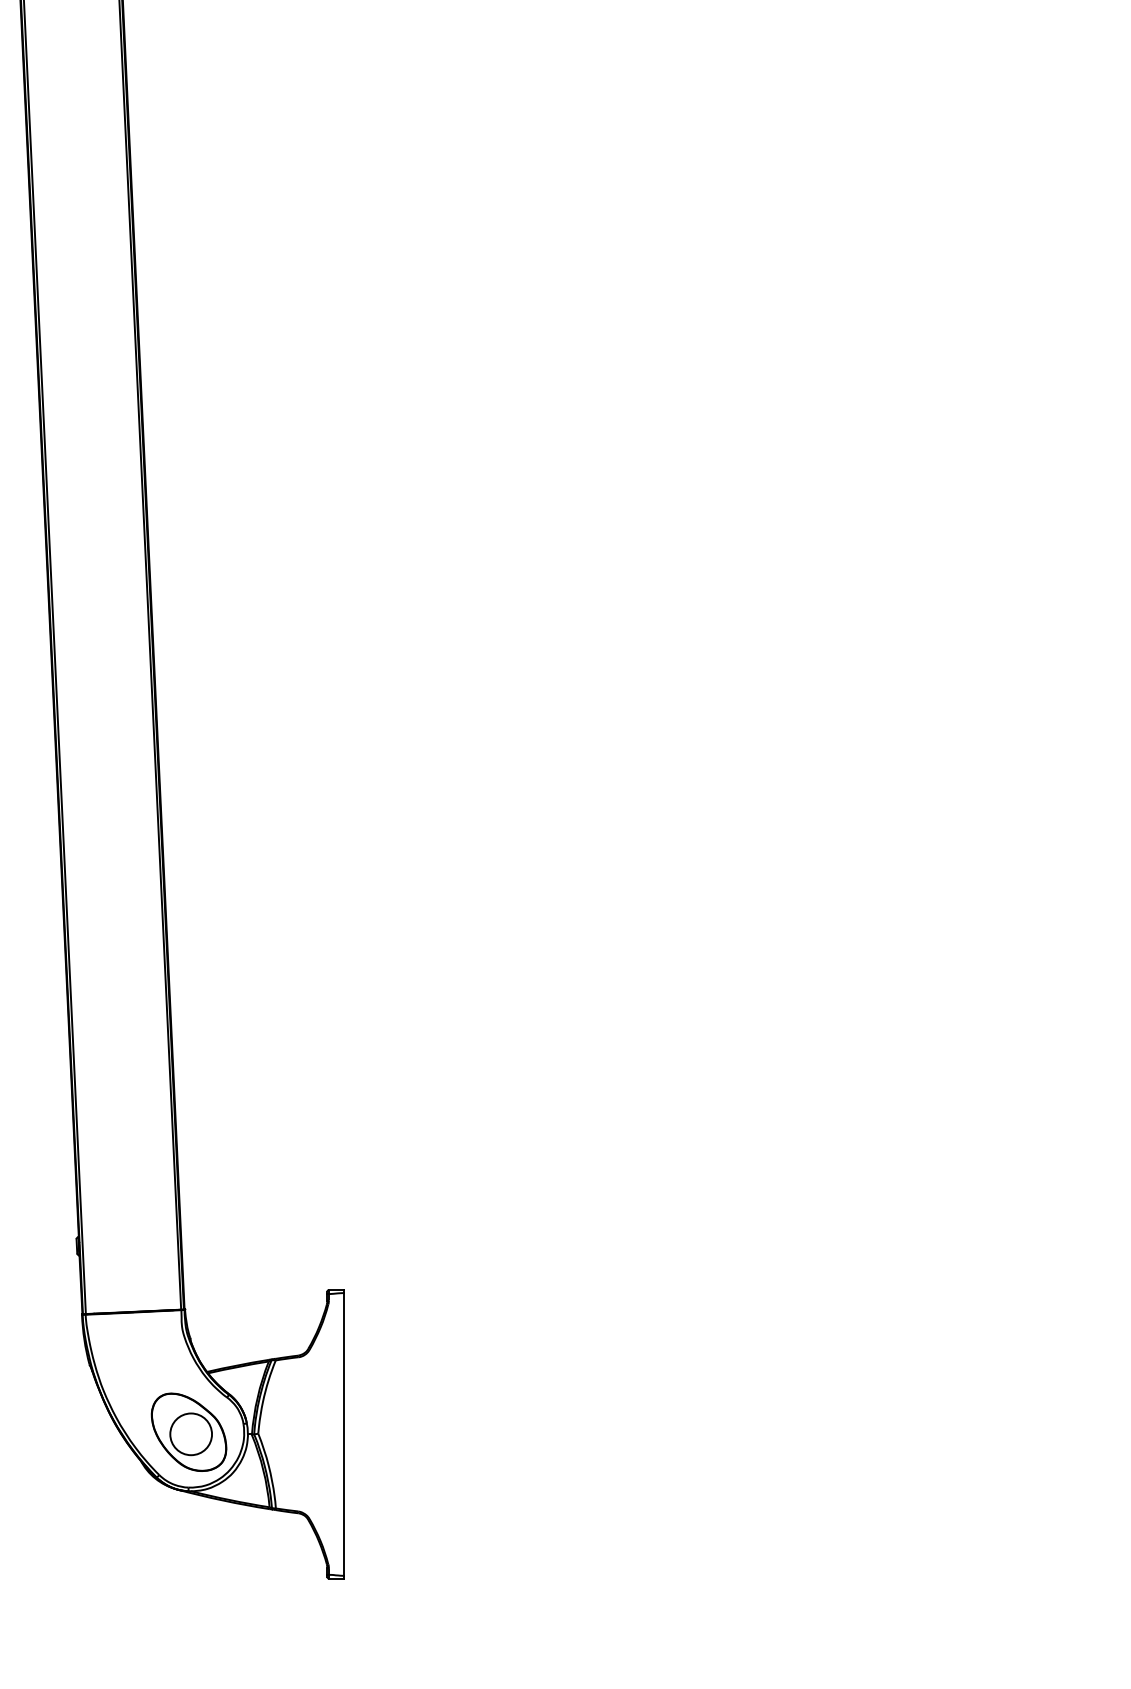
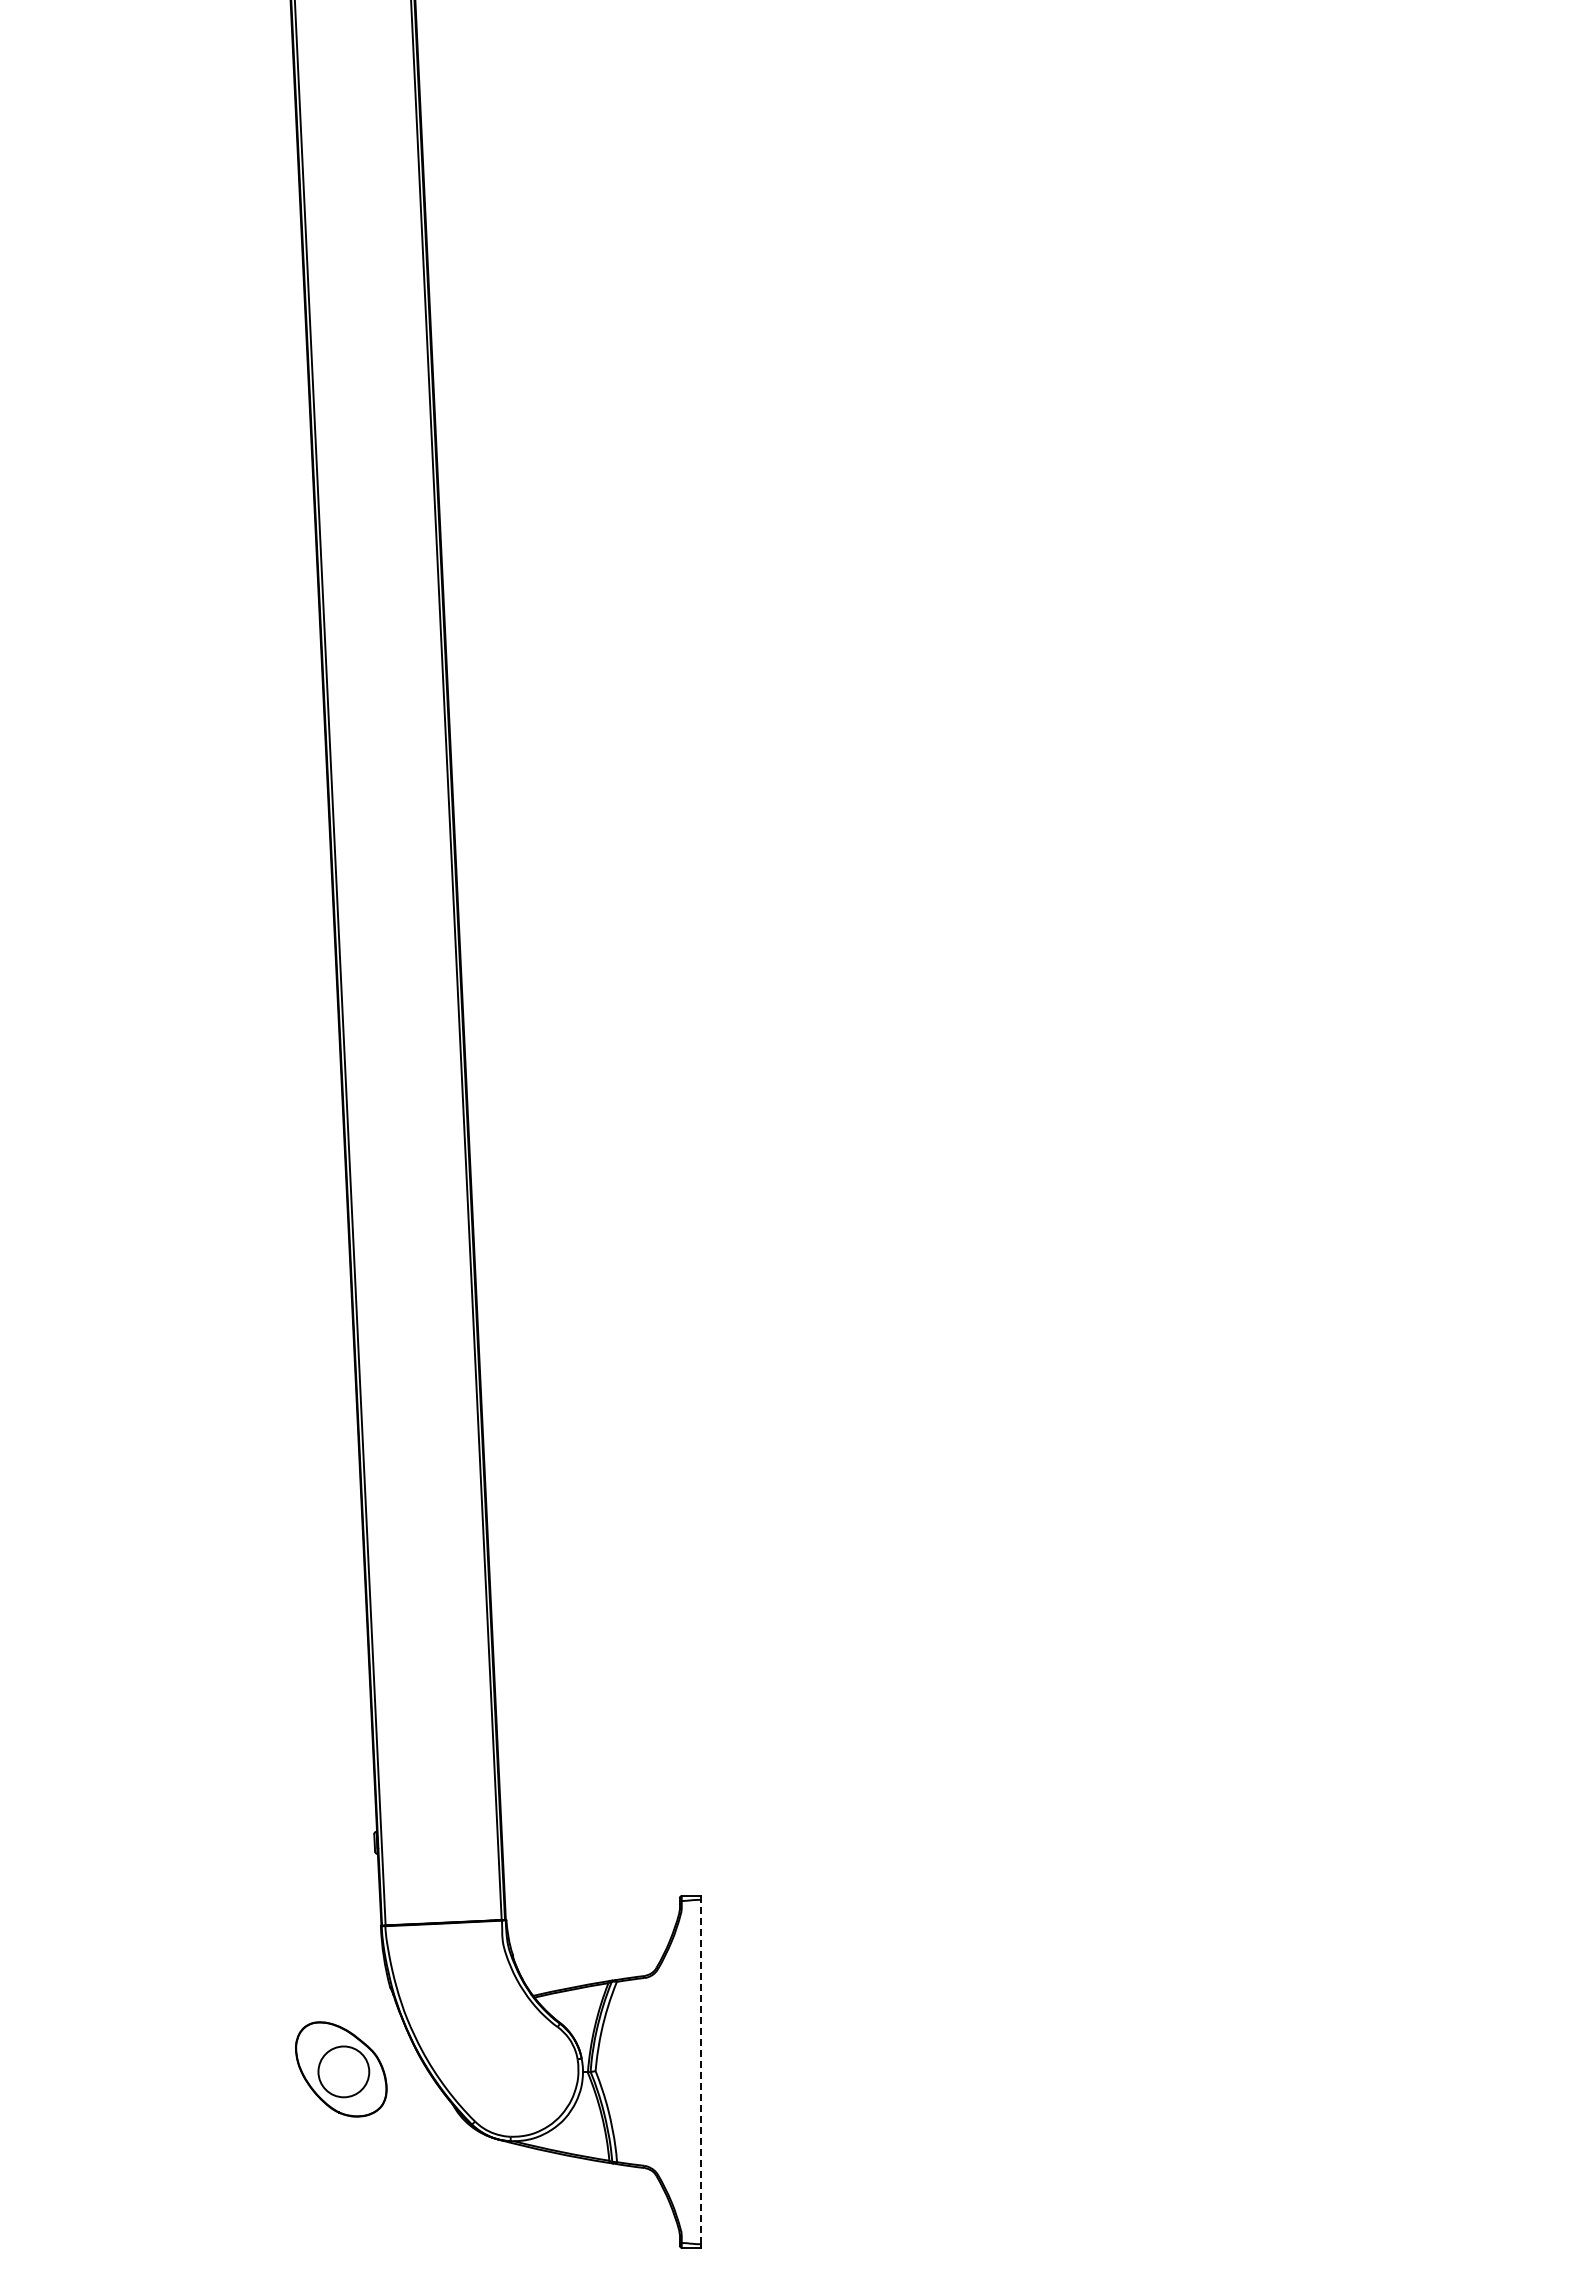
part: (189, 1432) -> (341, 2069), moved
line: (344, 1434) -> (700, 2071), solid -> dashed

